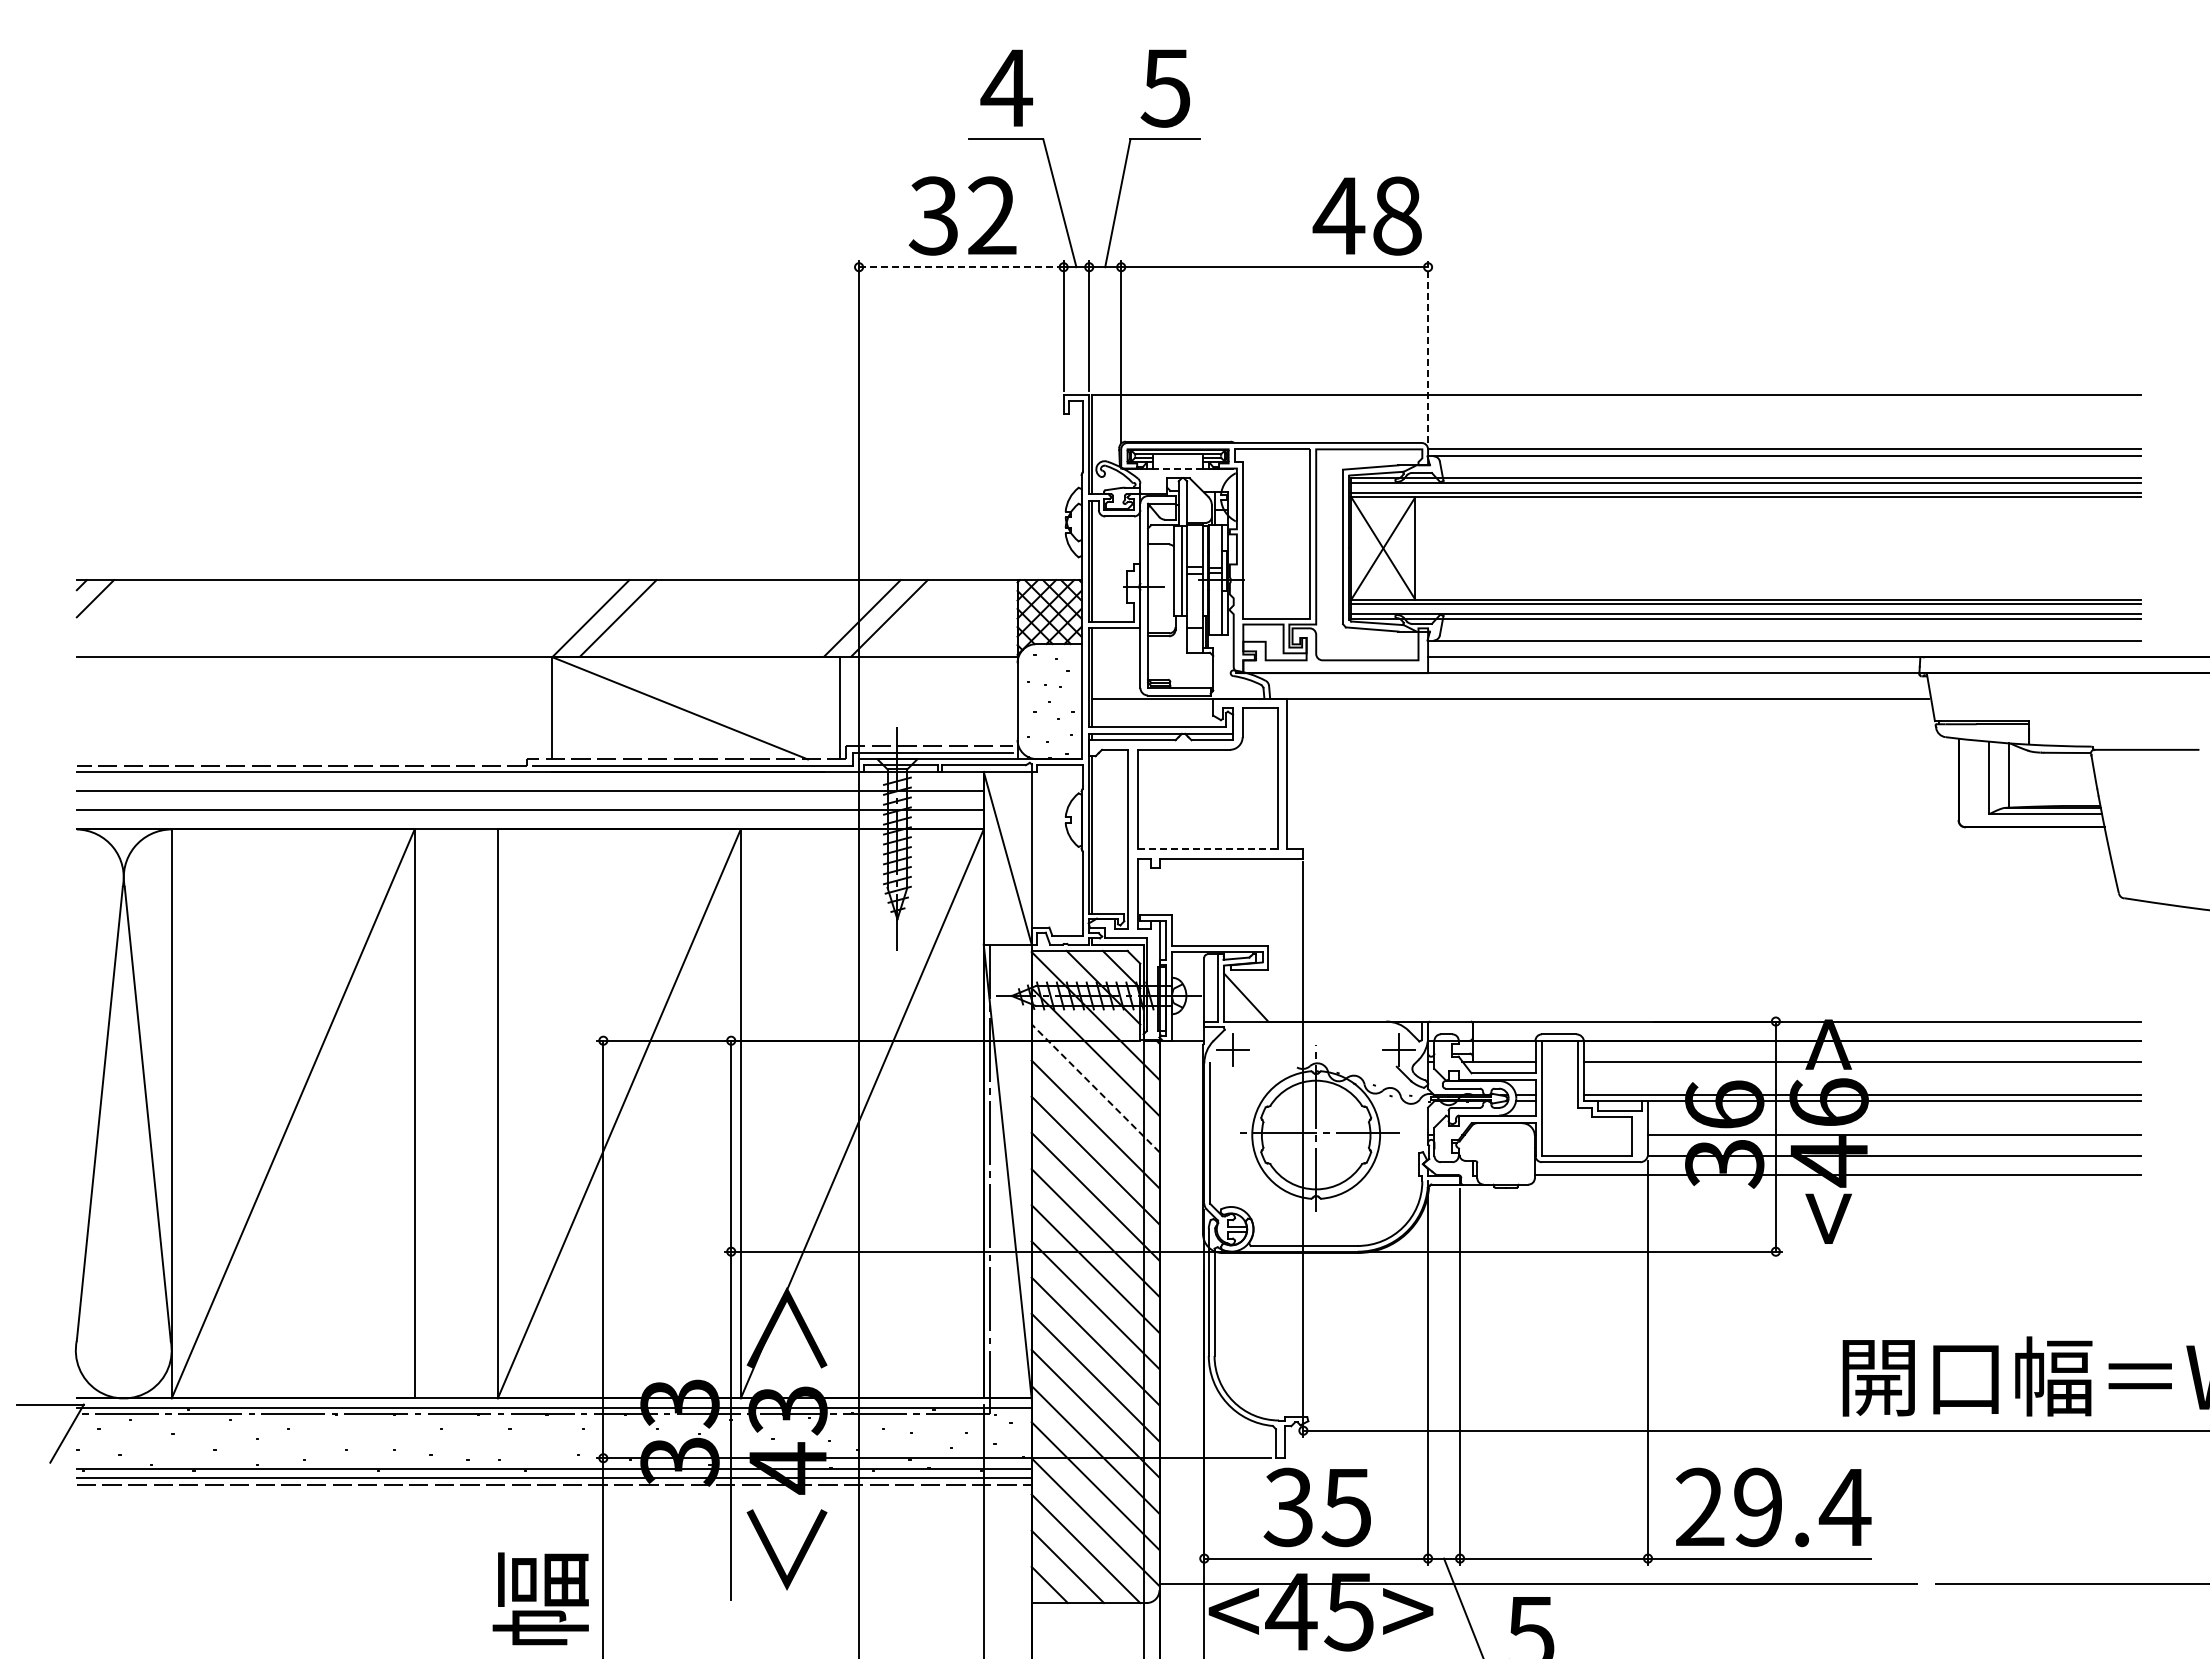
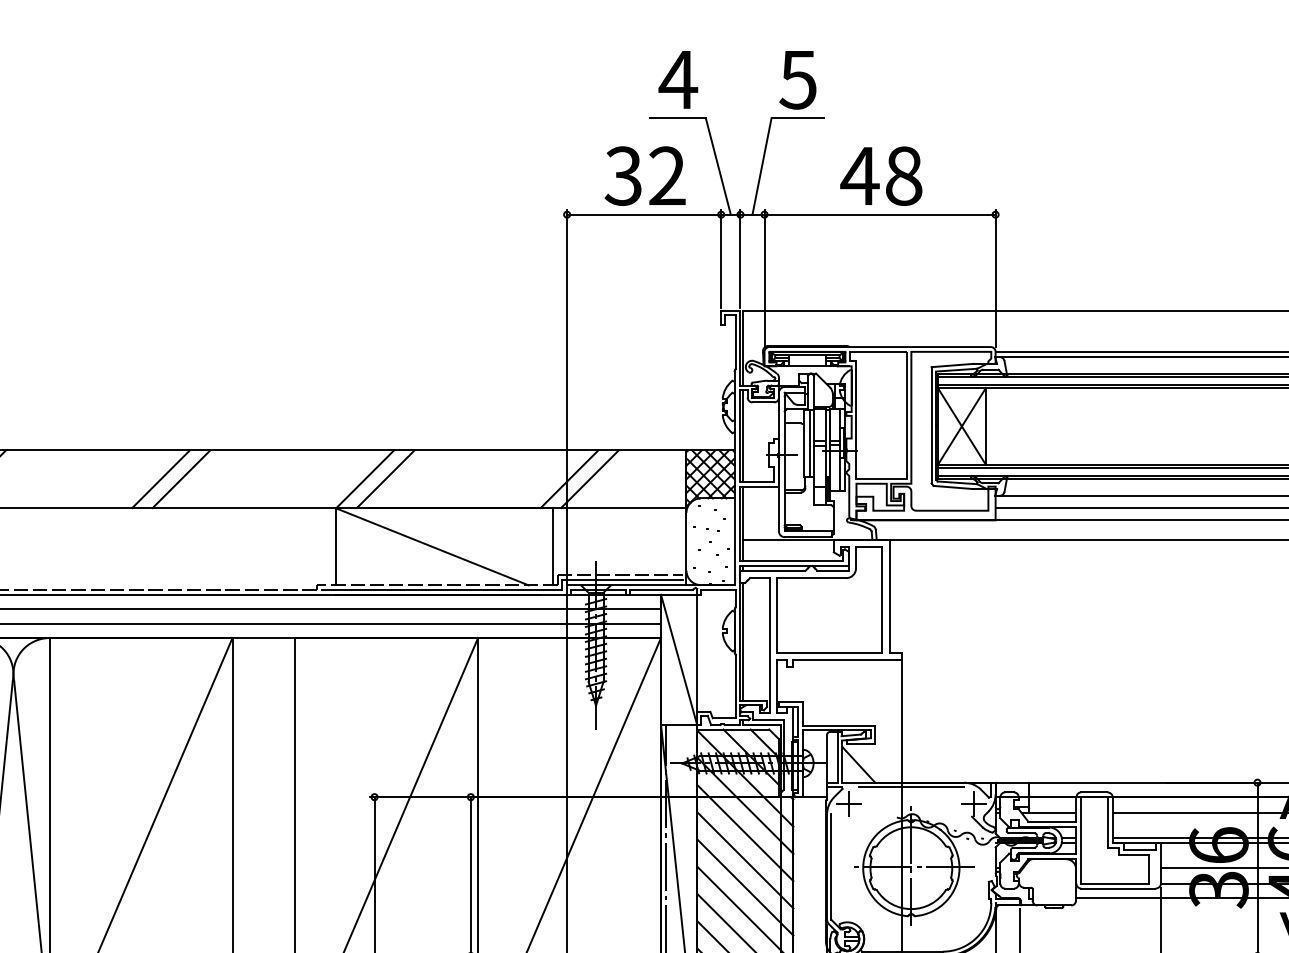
text: (1366, 215) -> (880, 175), moved
line: (961, 267) -> (644, 214), dashed -> solid
line: (1428, 351) -> (995, 278), dashed -> solid
line: (1178, 468) -> (807, 366), dashed -> solid
line: (319, 618) -> (160, 479), added
line: (346, 618) -> (181, 479), added
line: (1208, 848) -> (830, 652), dashed -> solid
line: (1316, 1027) -> (911, 787), added
line: (1095, 1087) -> (745, 832), dashed -> solid

